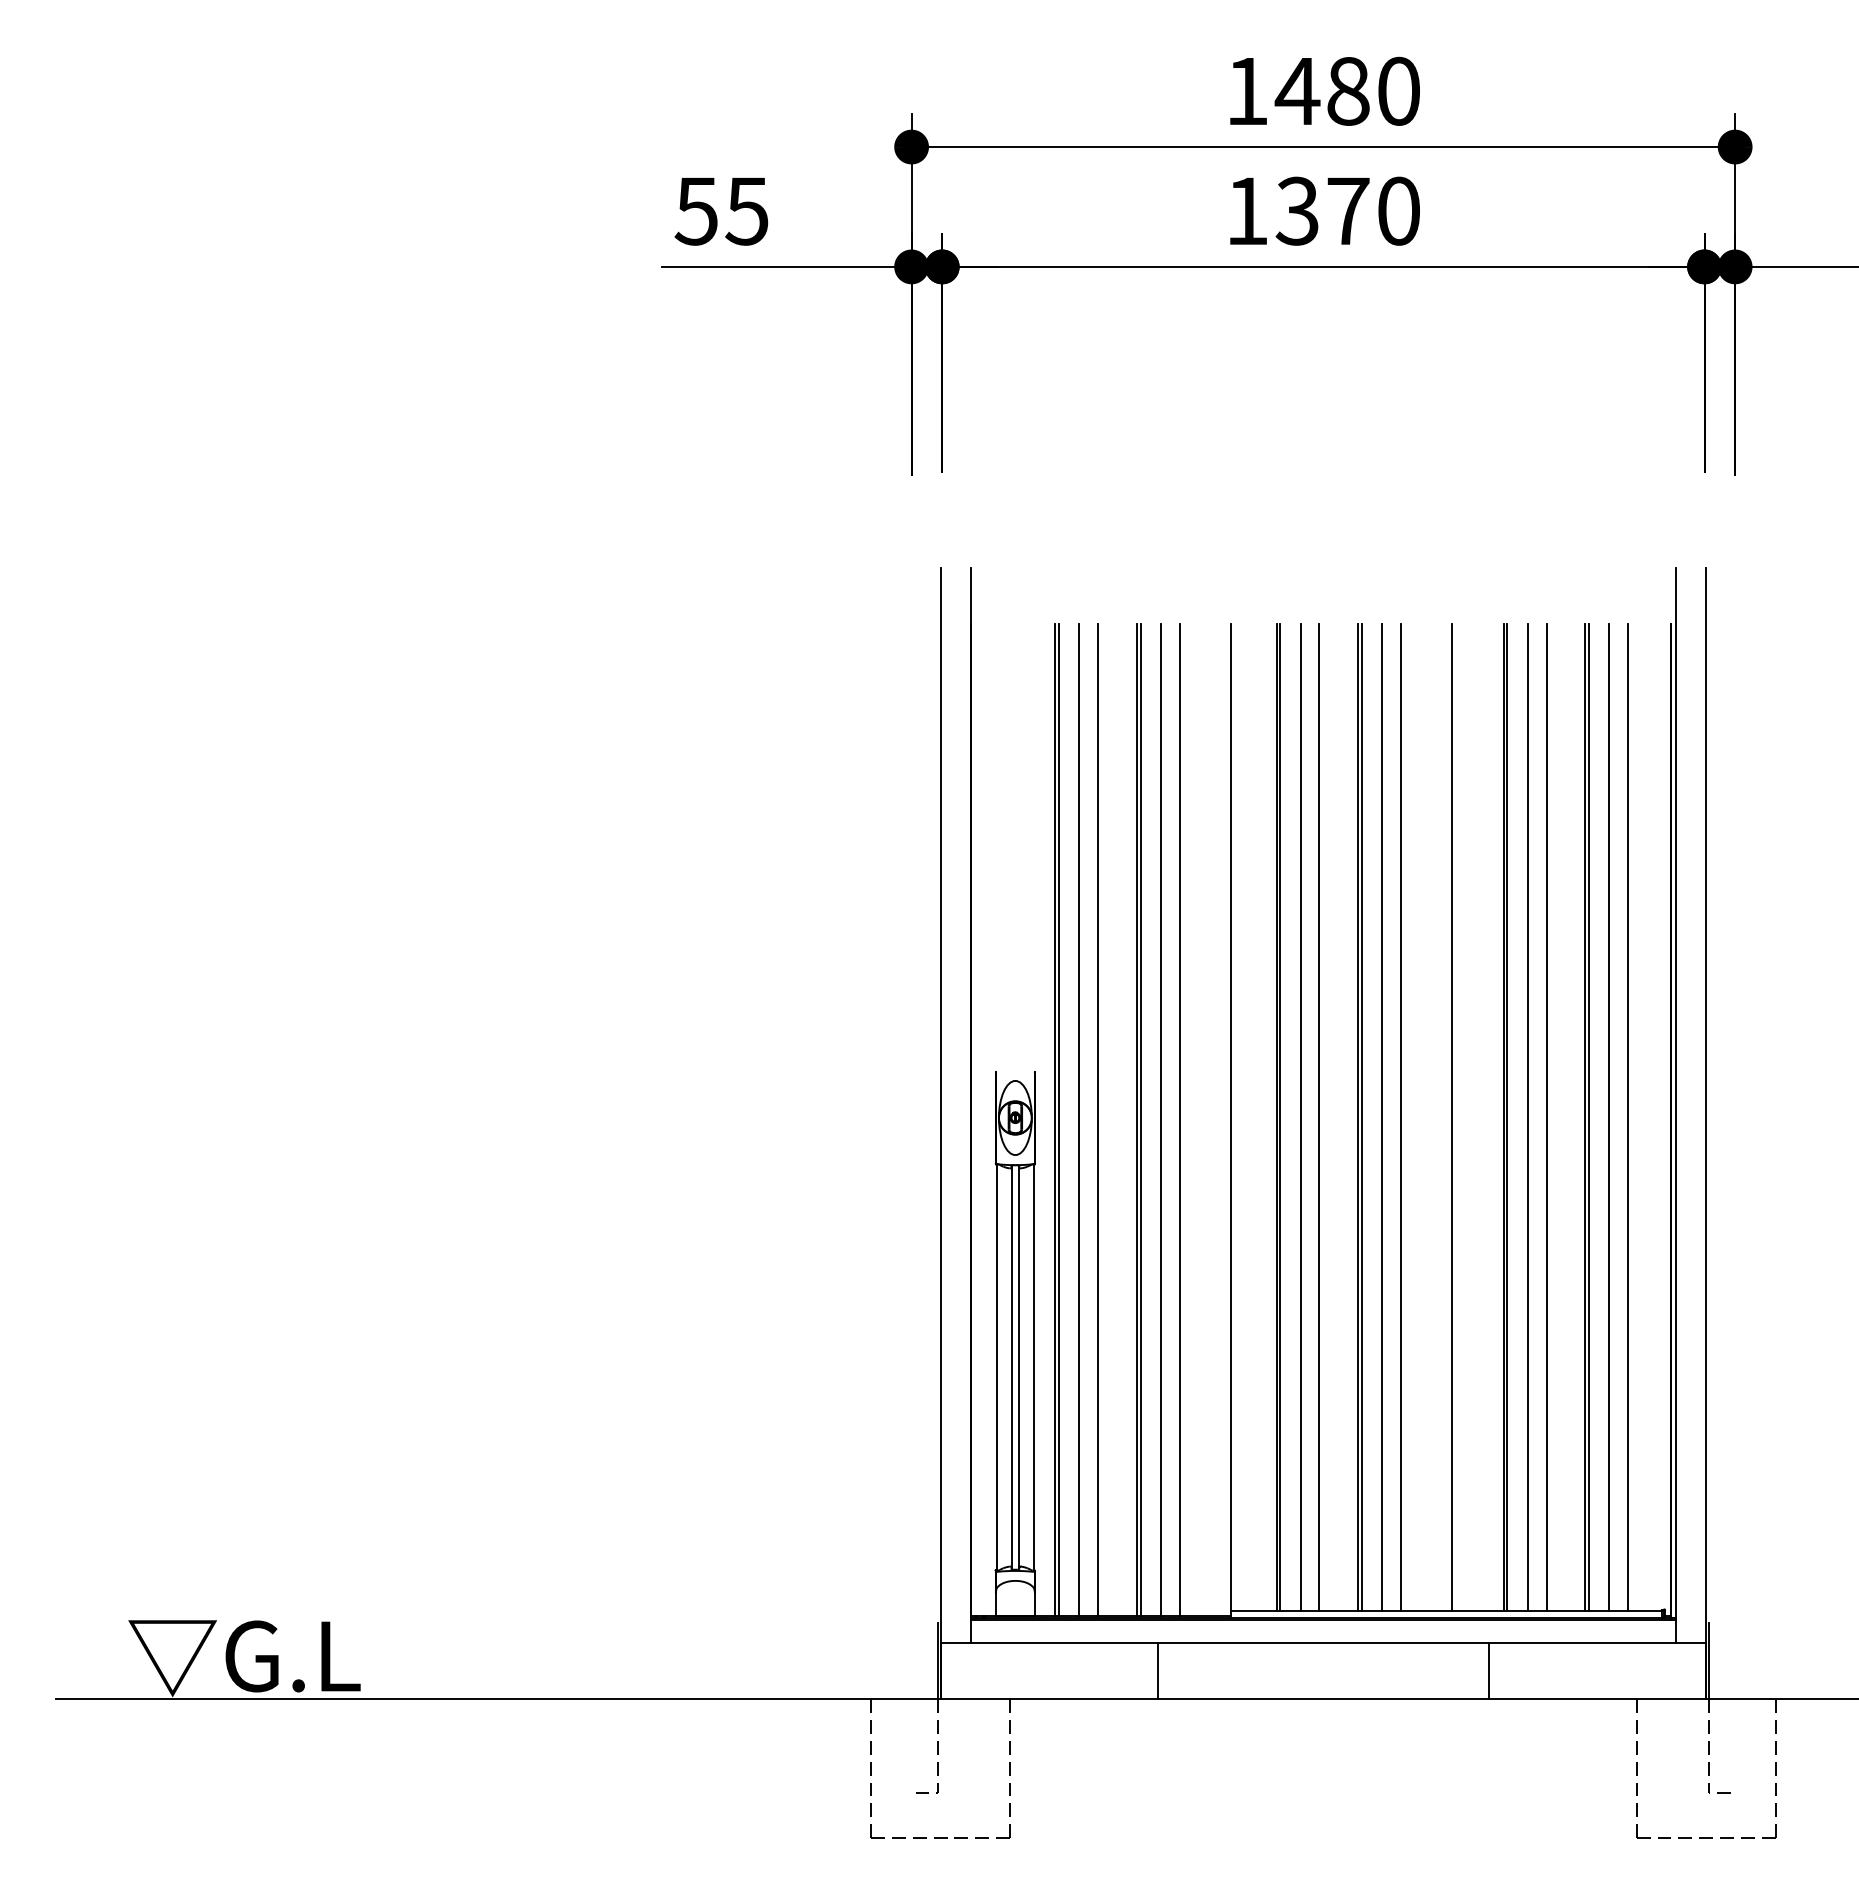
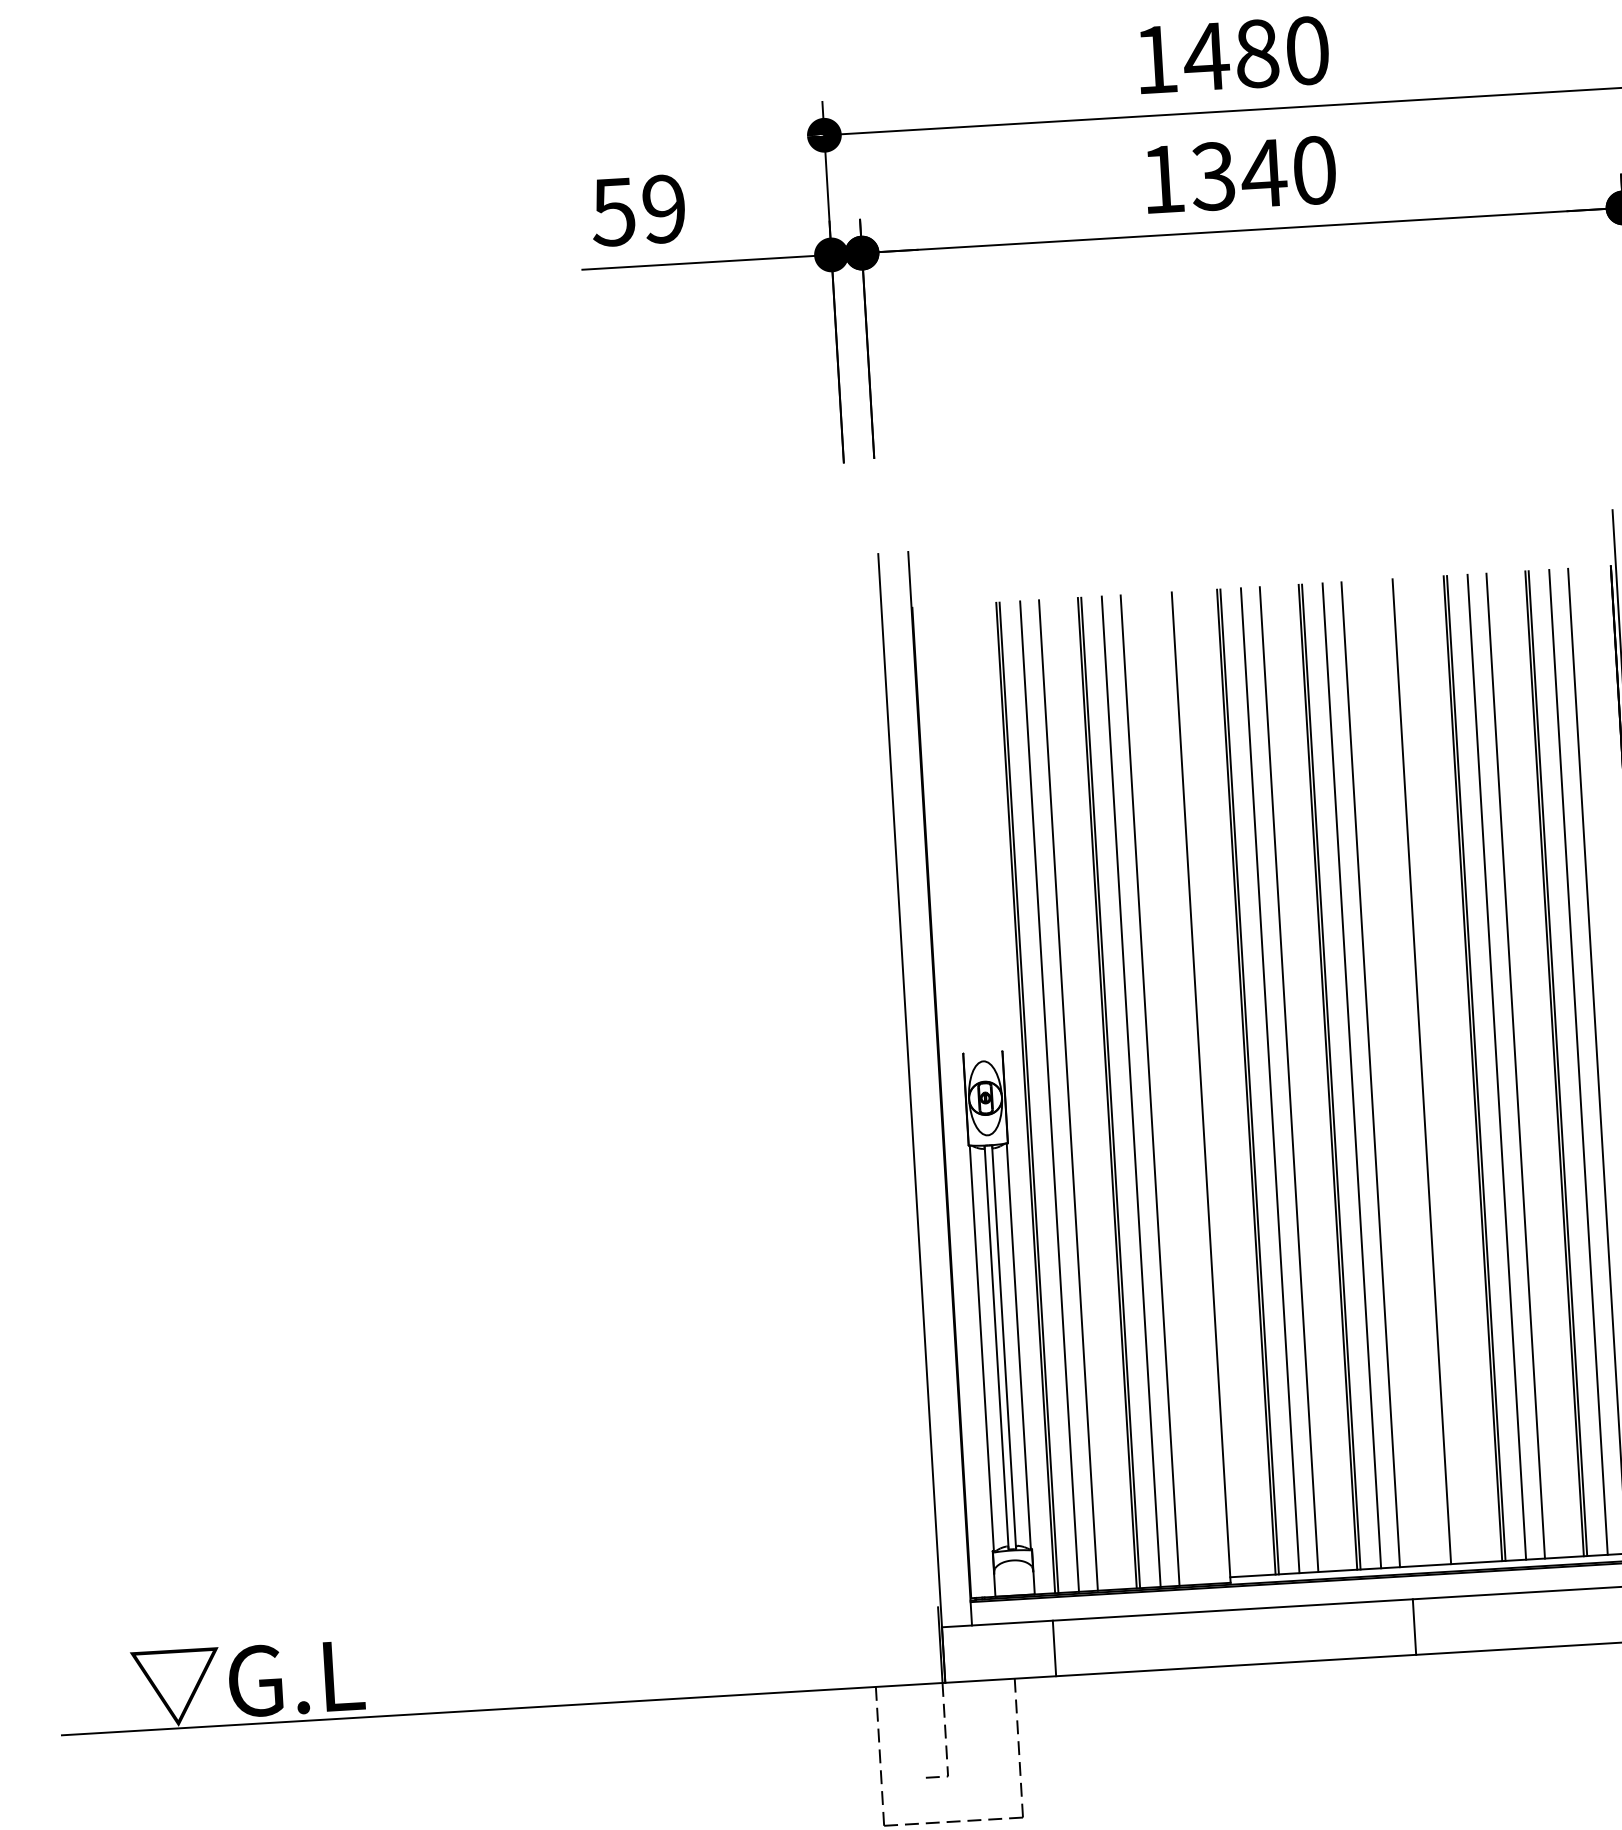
text: (746, 210) -> (663, 208), 55 -> 59
text: (1348, 210) -> (1264, 172), 1370 -> 1340
line: (1157, 1671) -> (1054, 1648), moved
line: (1489, 1671) -> (1414, 1627), moved

